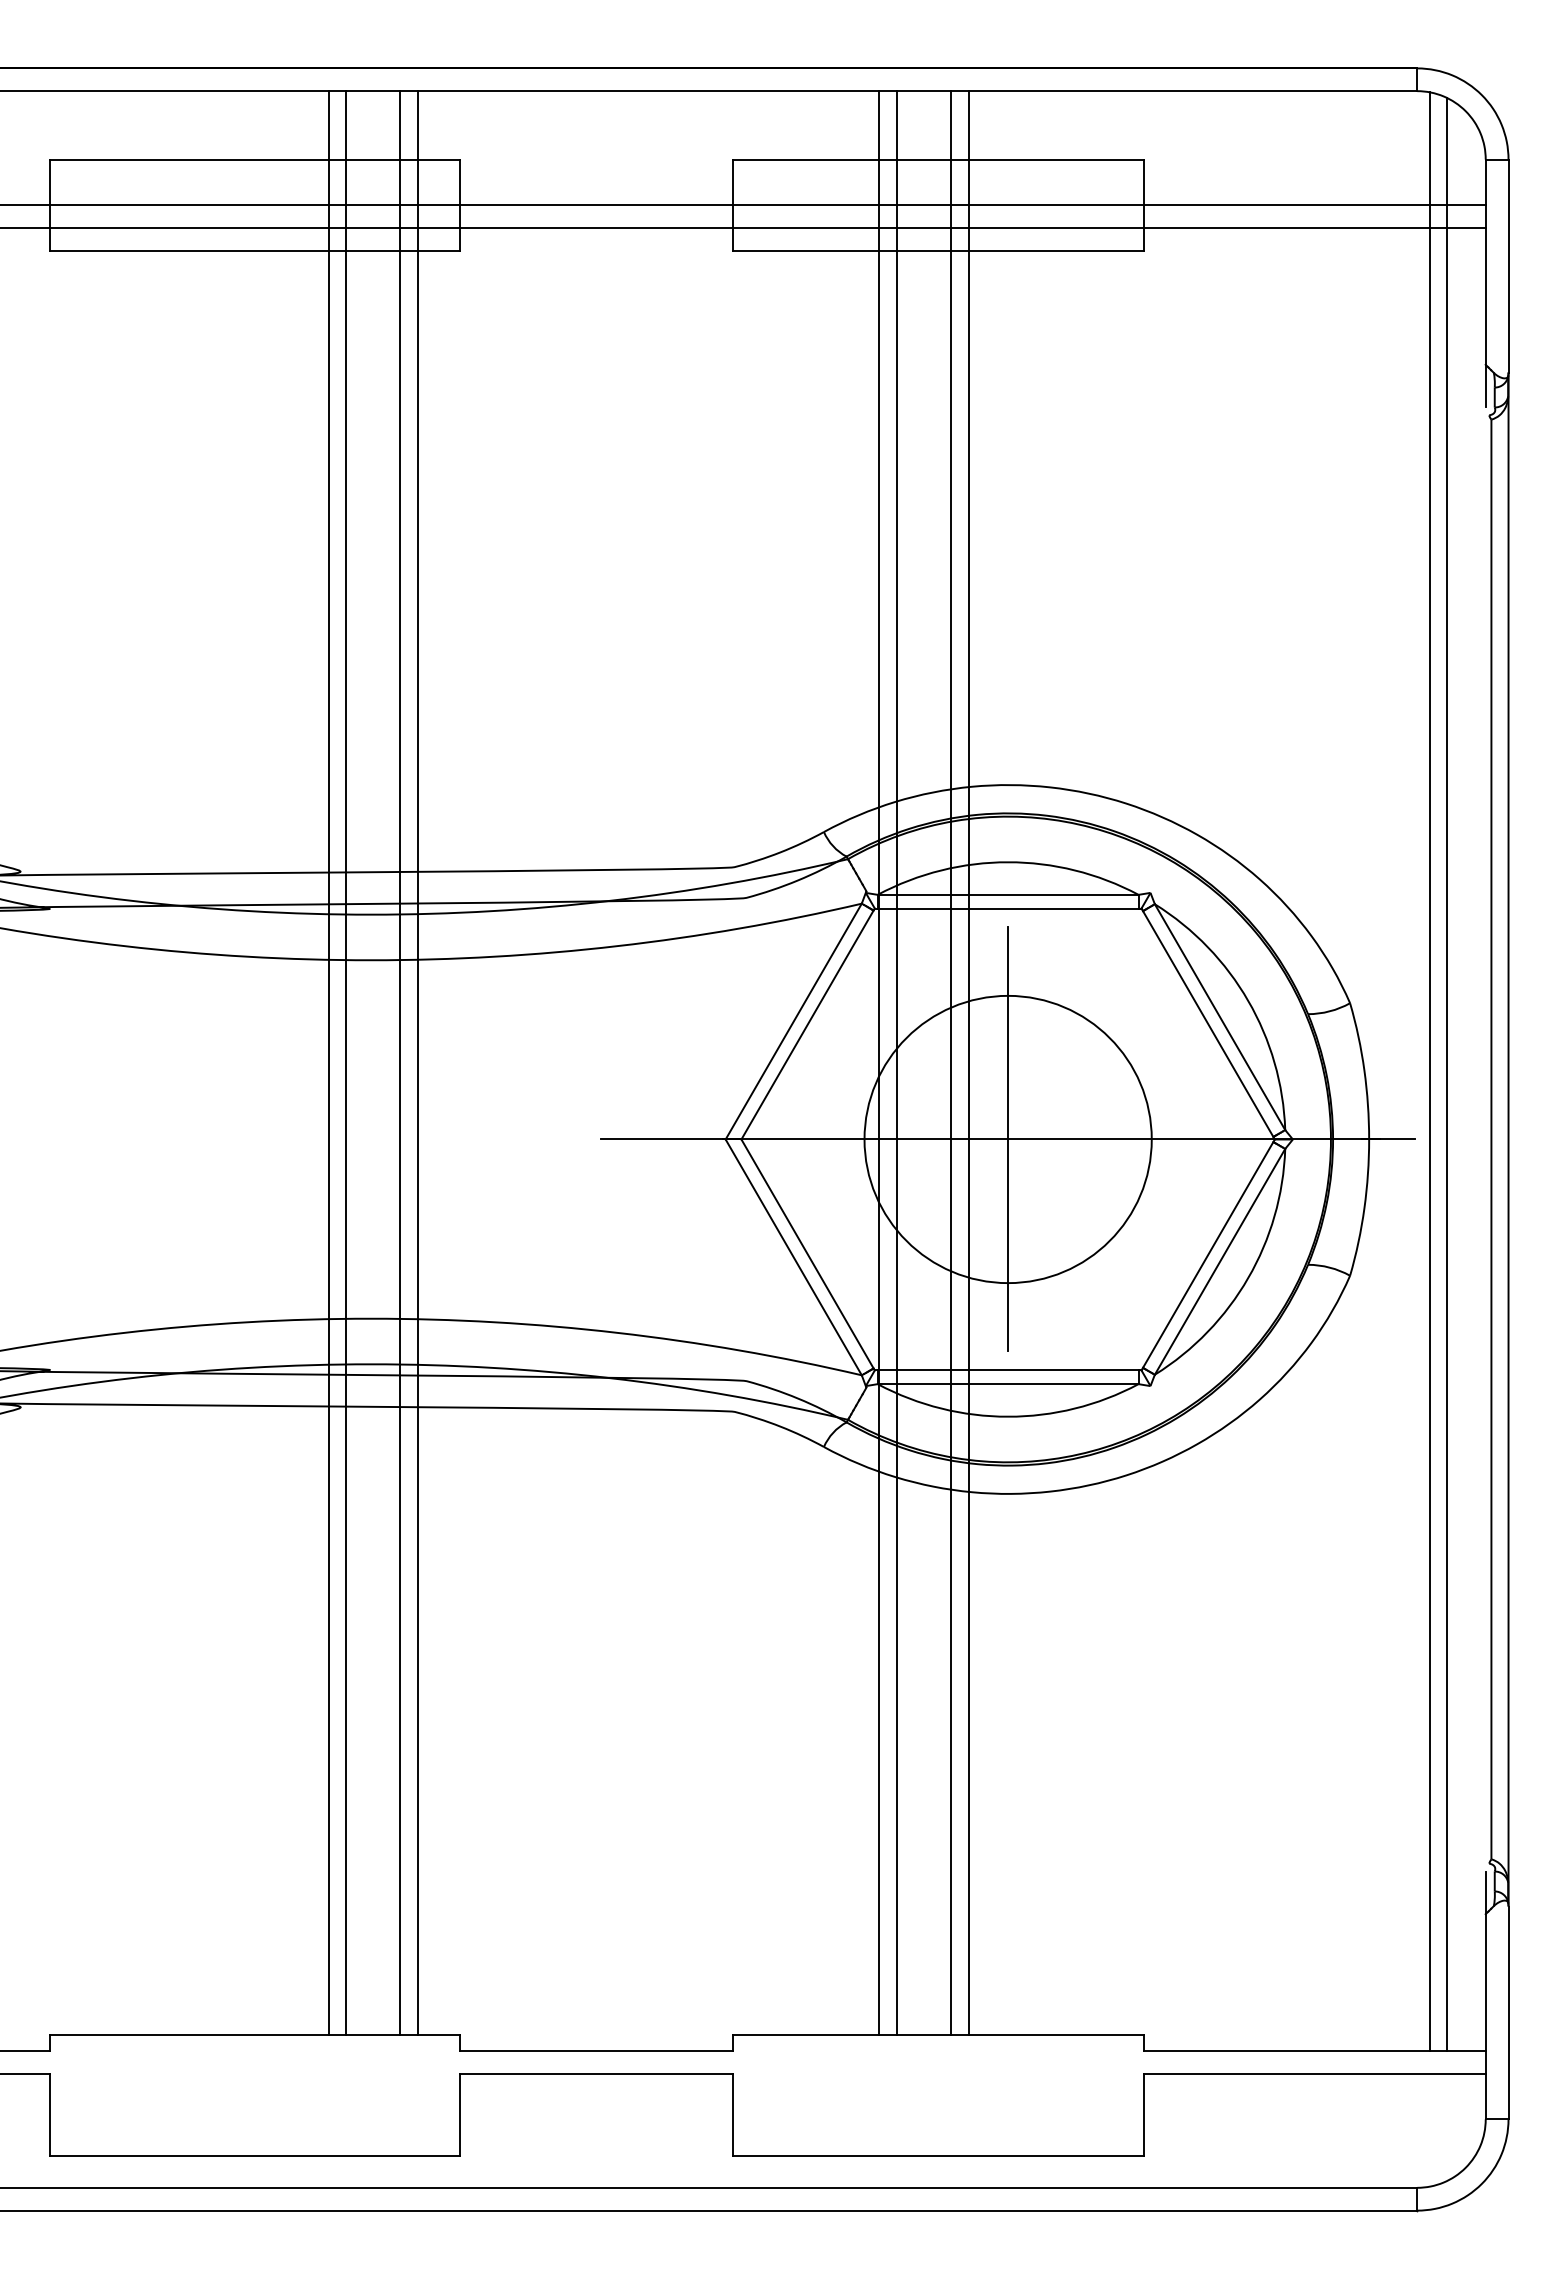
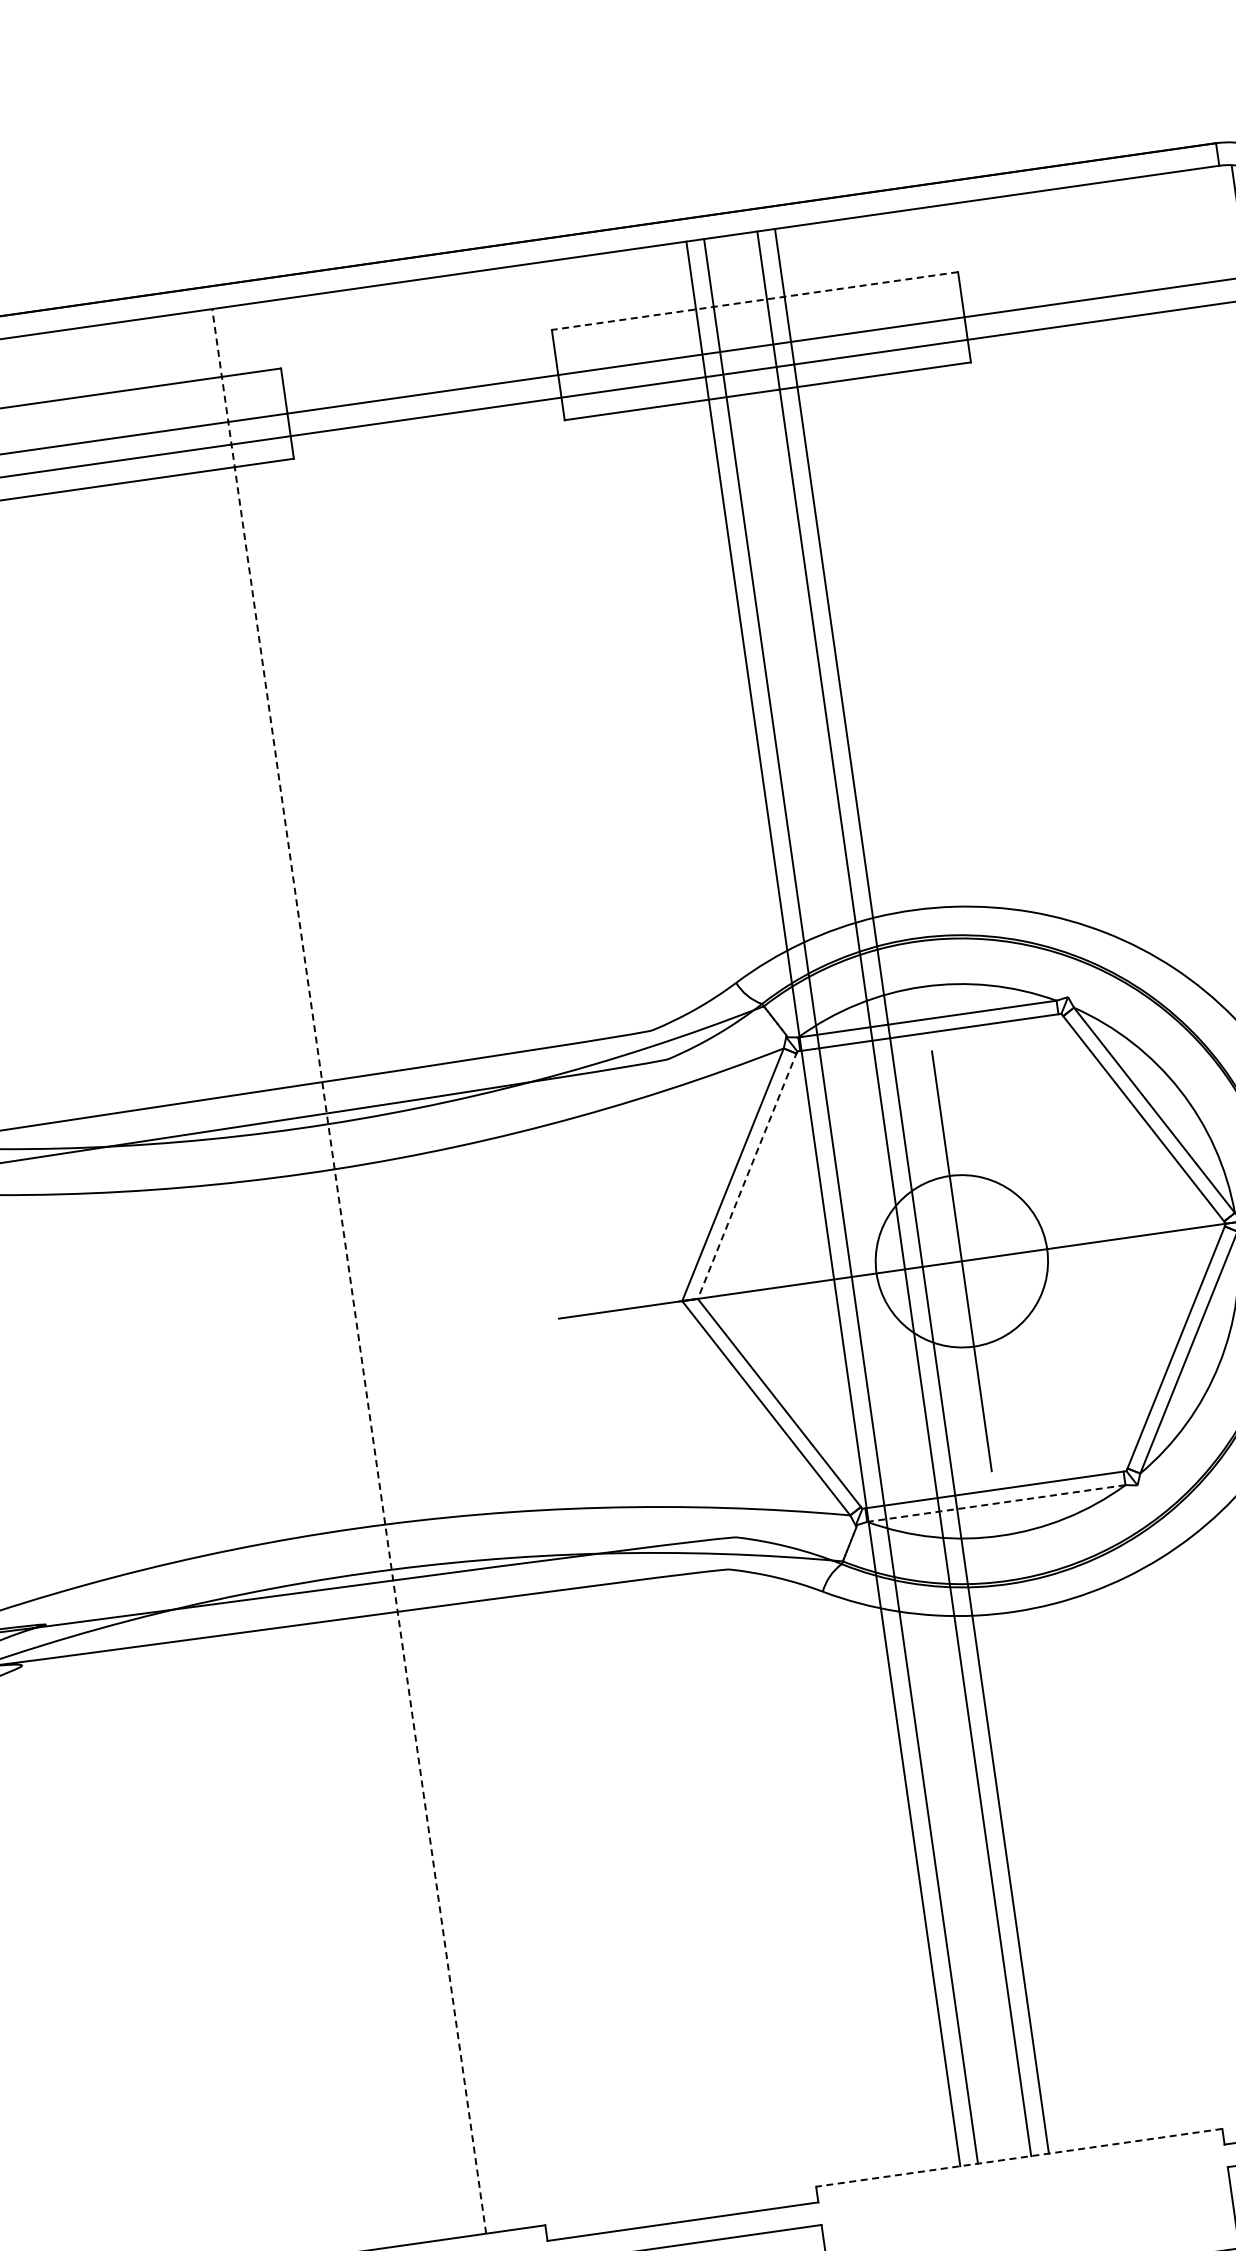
line: (938, 159) -> (754, 300), solid -> dashed
line: (807, 1024) -> (747, 1175), solid -> dashed
line: (328, 1063) -> (278, 1281), removed
line: (346, 1063) -> (296, 1279), removed
line: (400, 1063) -> (349, 1271), solid -> dashed
line: (418, 1063) -> (367, 1269), removed
circle: (1007, 1139) -> (961, 1261), size x0.6
line: (1007, 1384) -> (995, 1503), solid -> dashed
line: (938, 2035) -> (1019, 2158), solid -> dashed

